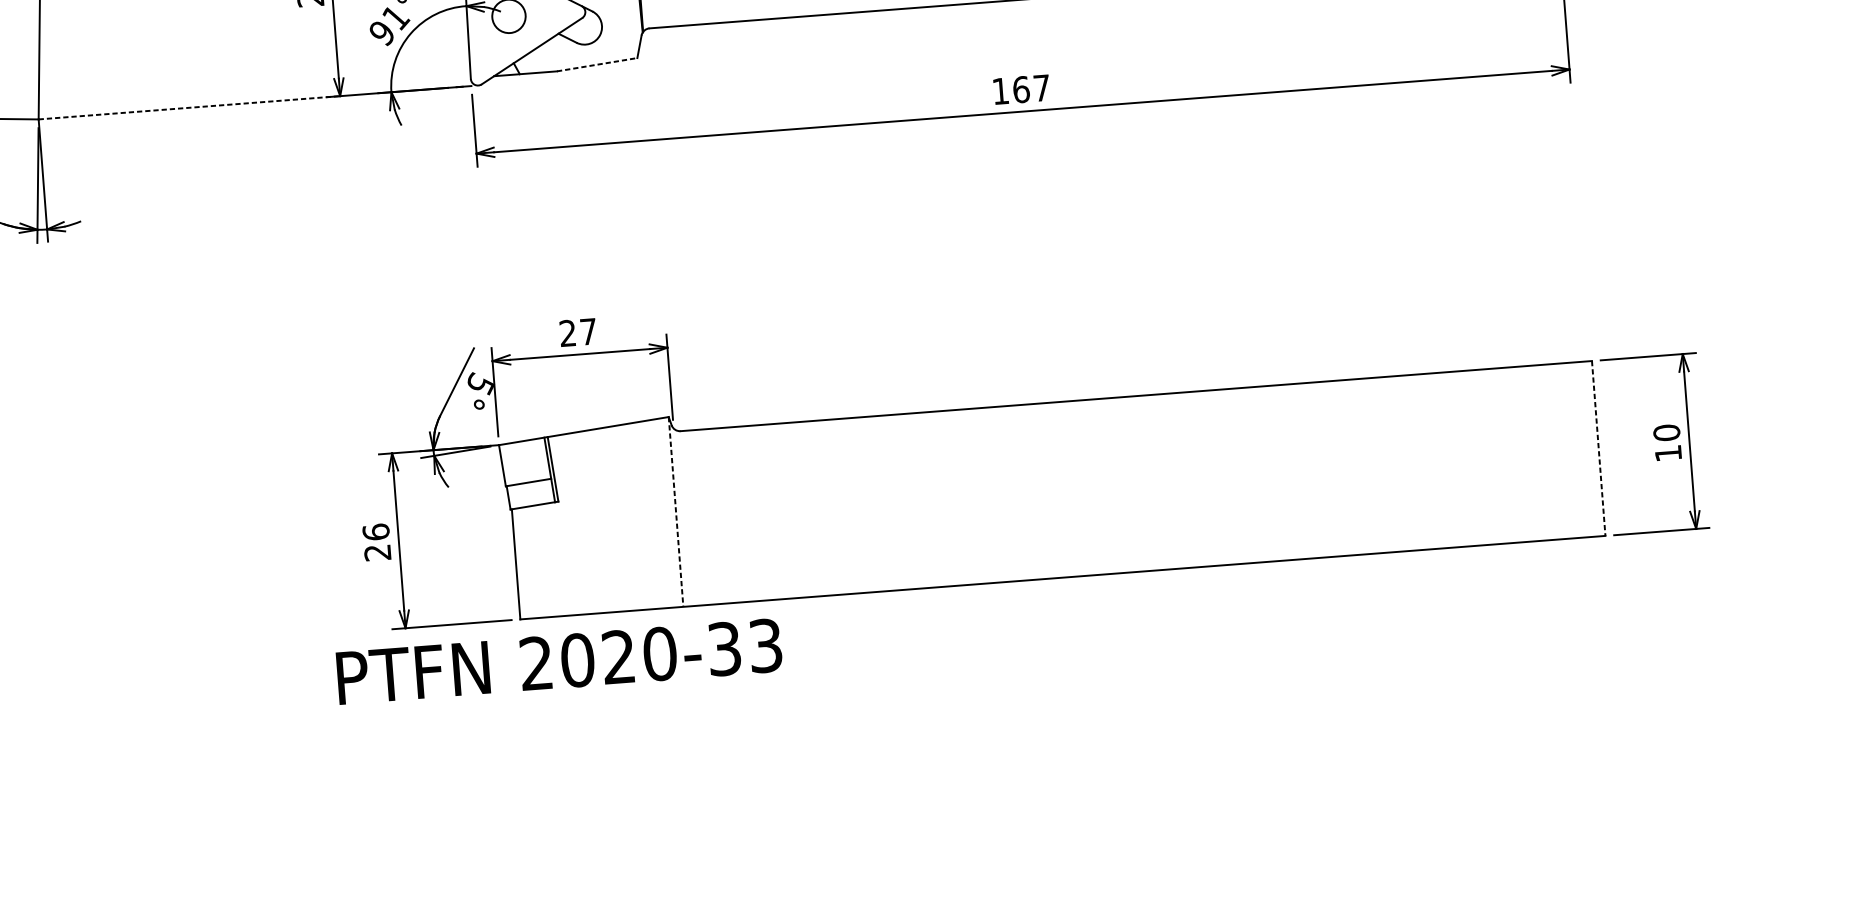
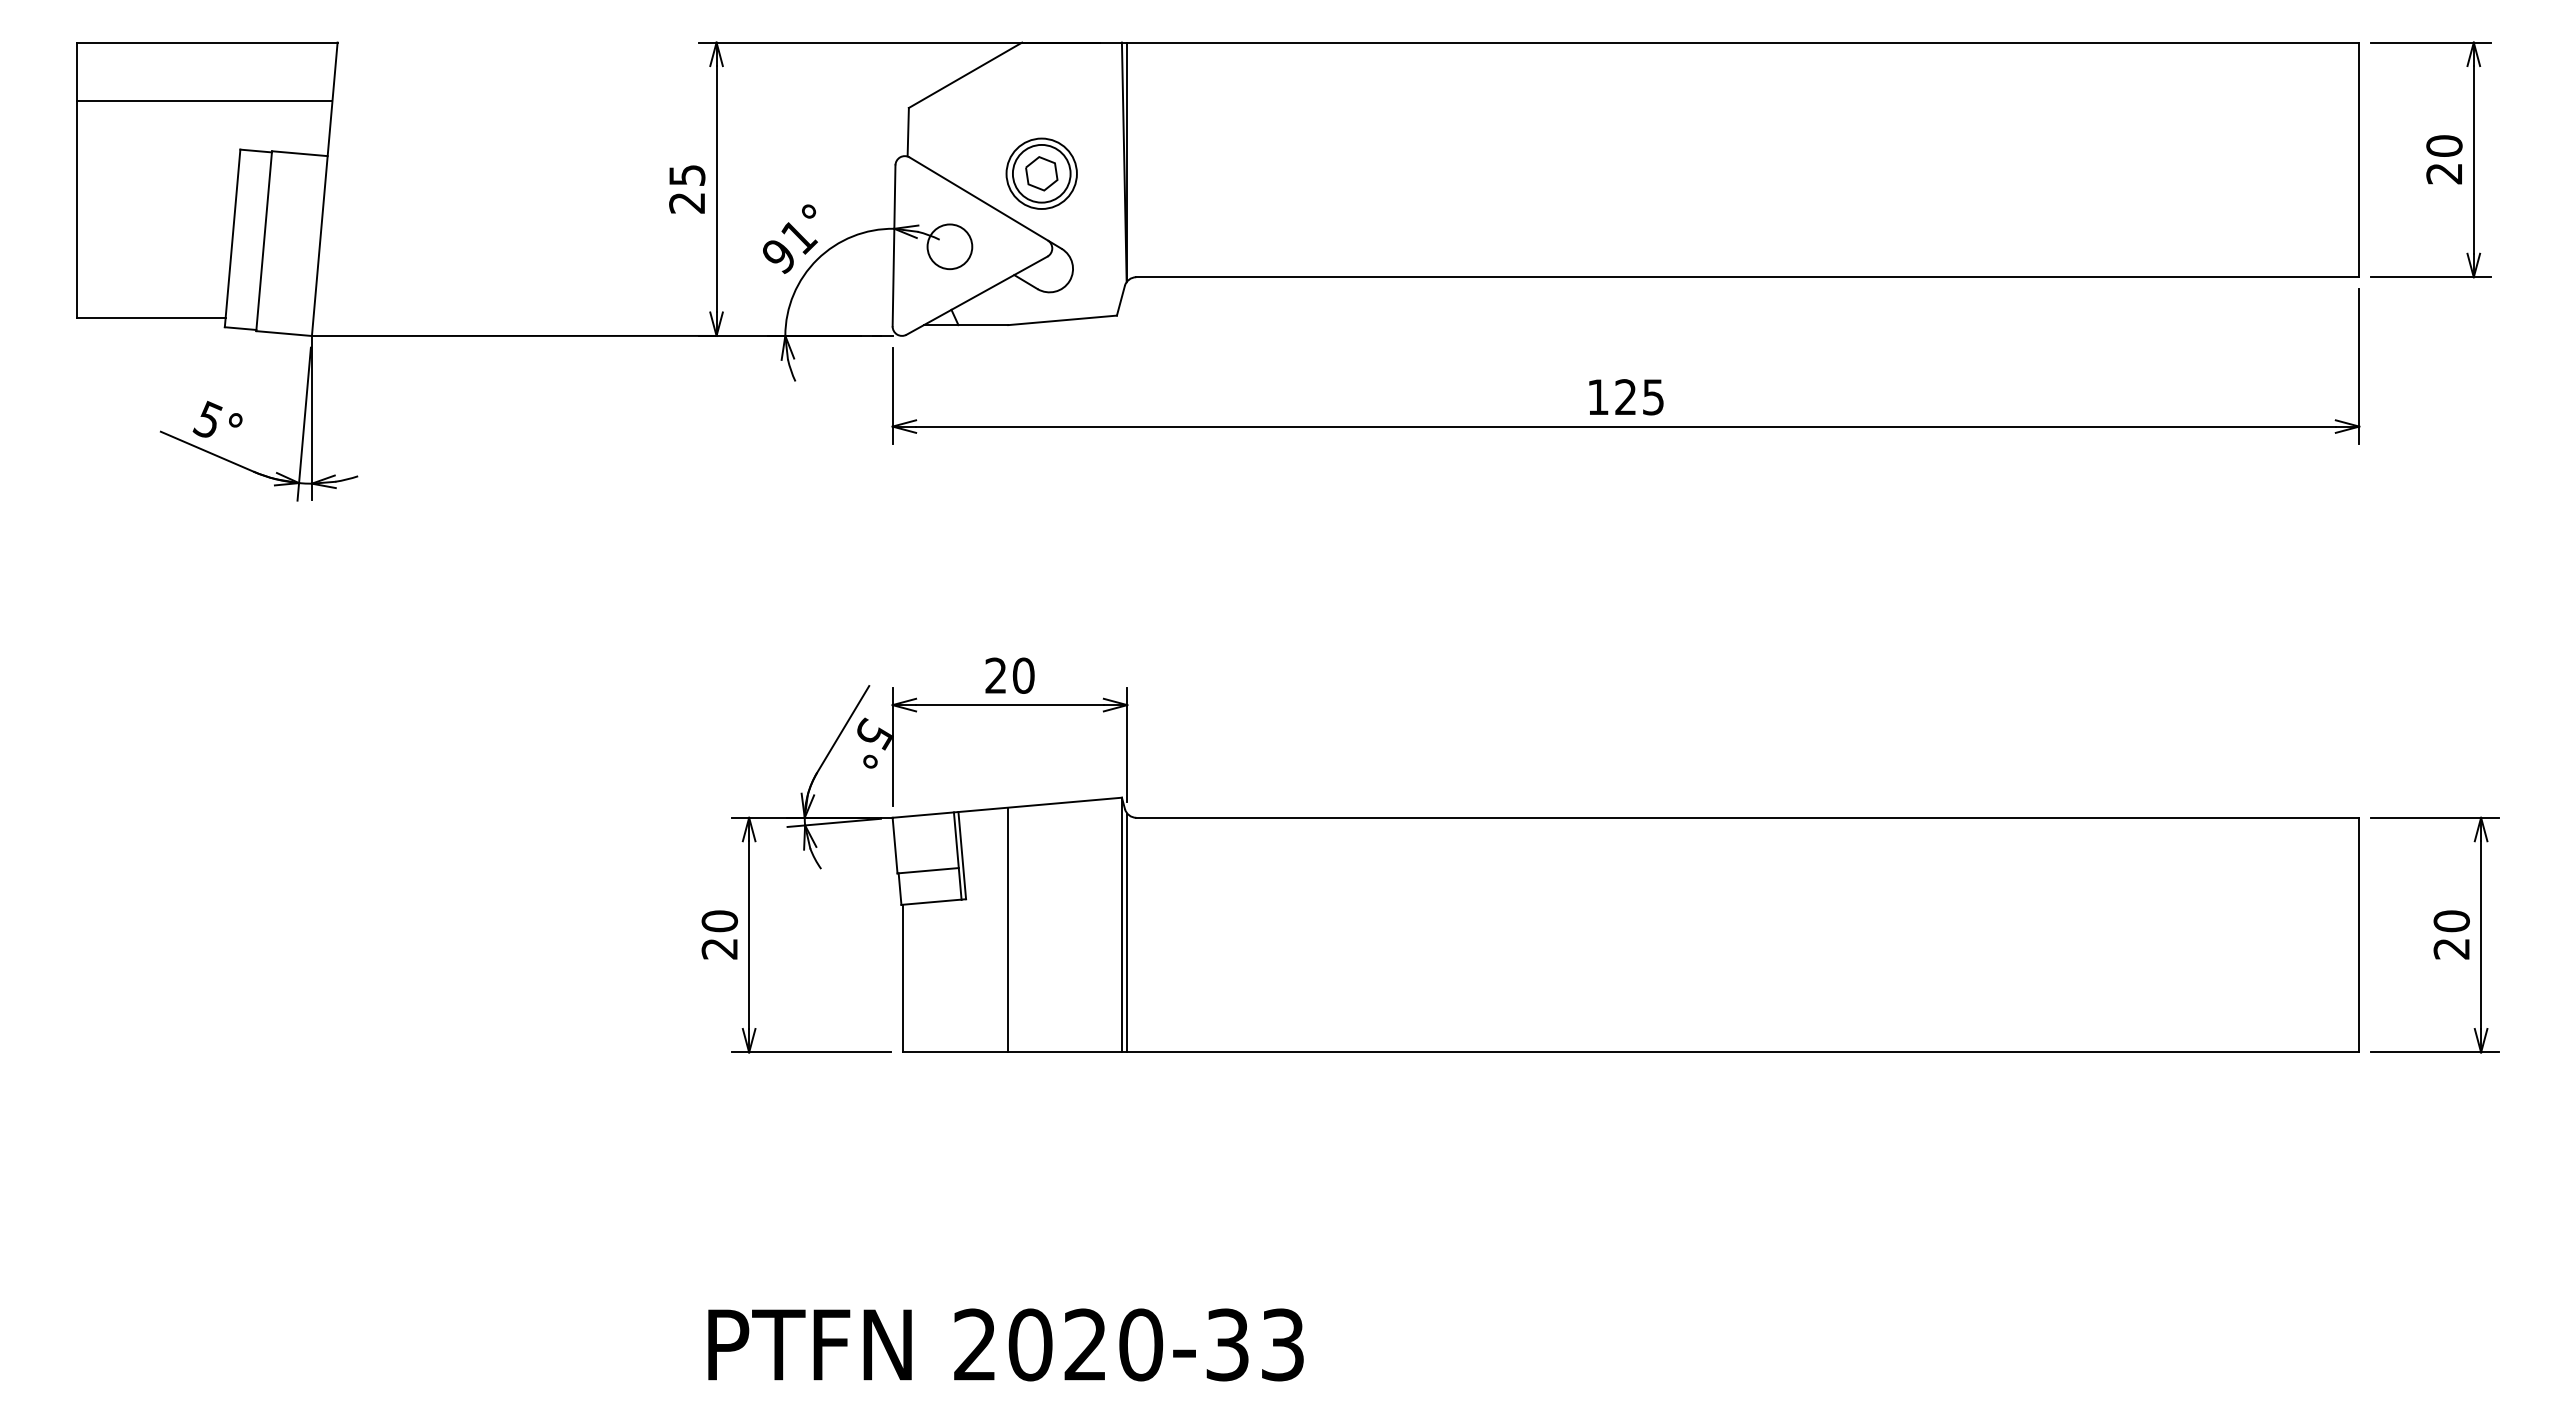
line: (597, 64) -> (1062, 320), dashed -> solid
text: (1031, 89) -> (1639, 397), 167 -> 125
line: (188, 107) -> (513, 335), dashed -> solid
text: (588, 331) -> (1023, 675), 27 -> 20
line: (1598, 448) -> (2359, 935), dashed -> solid
text: (1668, 453) -> (2451, 949), 10 -> 20
line: (675, 512) -> (1121, 925), dashed -> solid
line: (680, 517) -> (1127, 932), added
line: (591, 521) -> (1008, 929), added
text: (375, 532) -> (719, 921), 26 -> 20
text: (559, 661) -> (1005, 1344), moved

